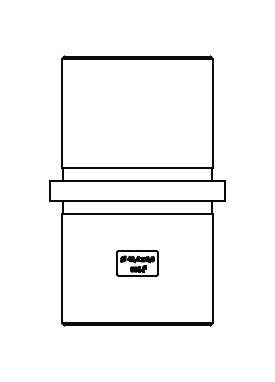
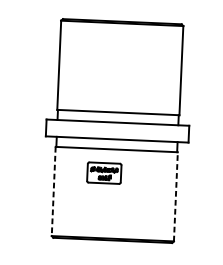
part: (137, 263) -> (104, 173), moved
line: (62, 268) -> (53, 191), solid -> dashed
line: (212, 268) -> (175, 196), solid -> dashed

